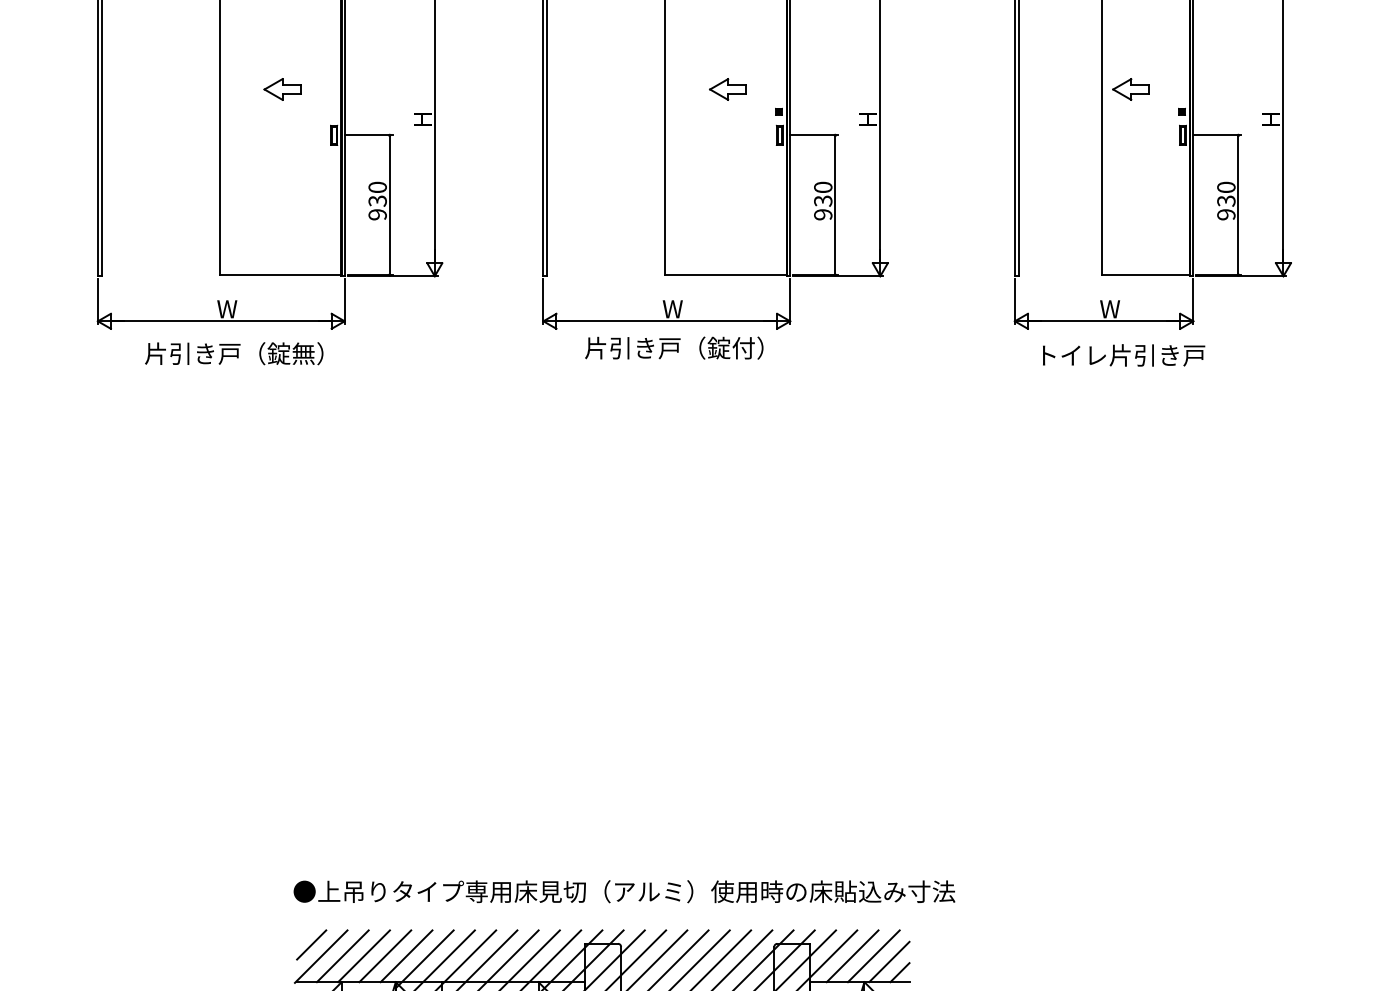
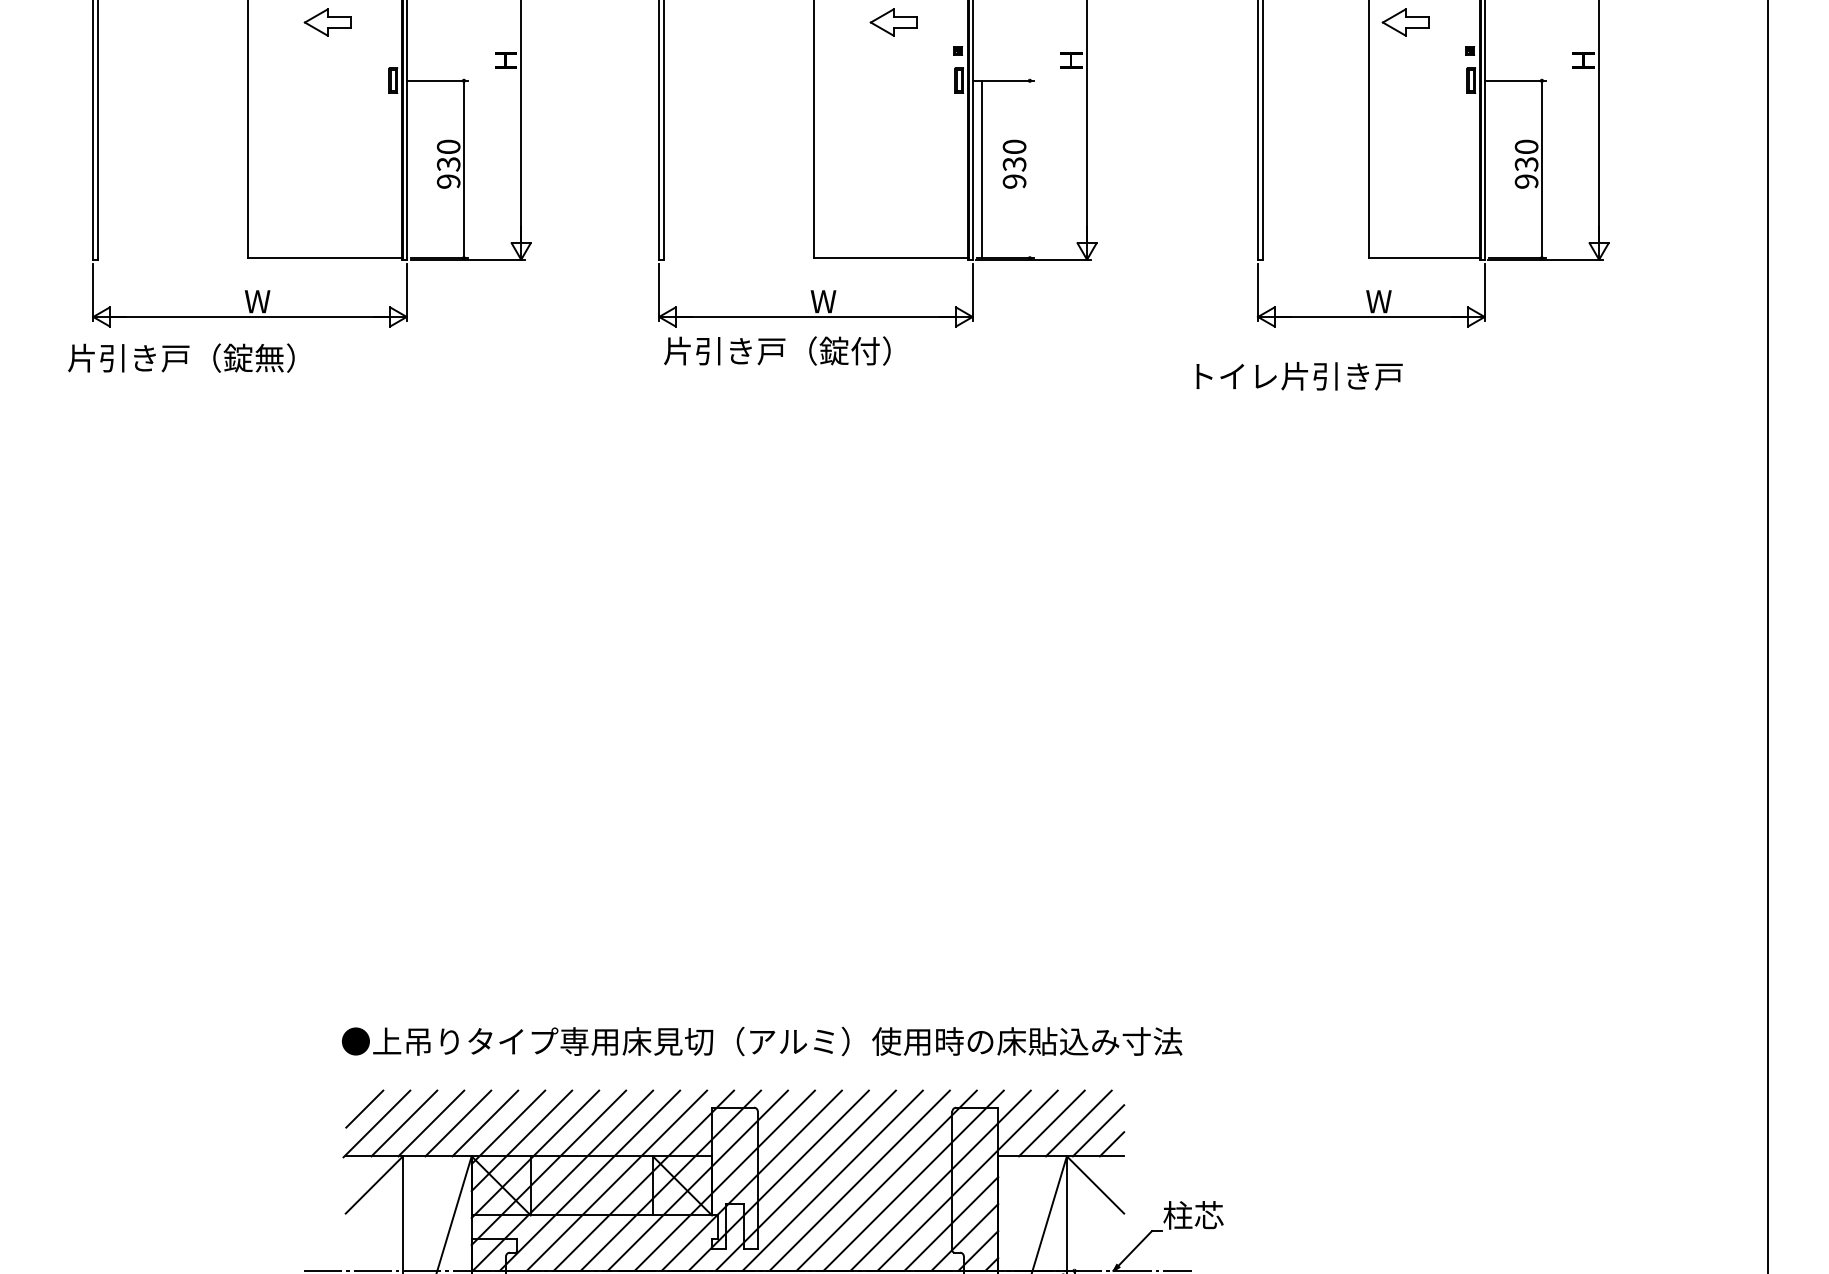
line: (834, 205) -> (981, 169), moved
text: (674, 347) -> (777, 350), moved
text: (234, 353) -> (181, 357), moved
text: (1123, 355) -> (1299, 376), moved

